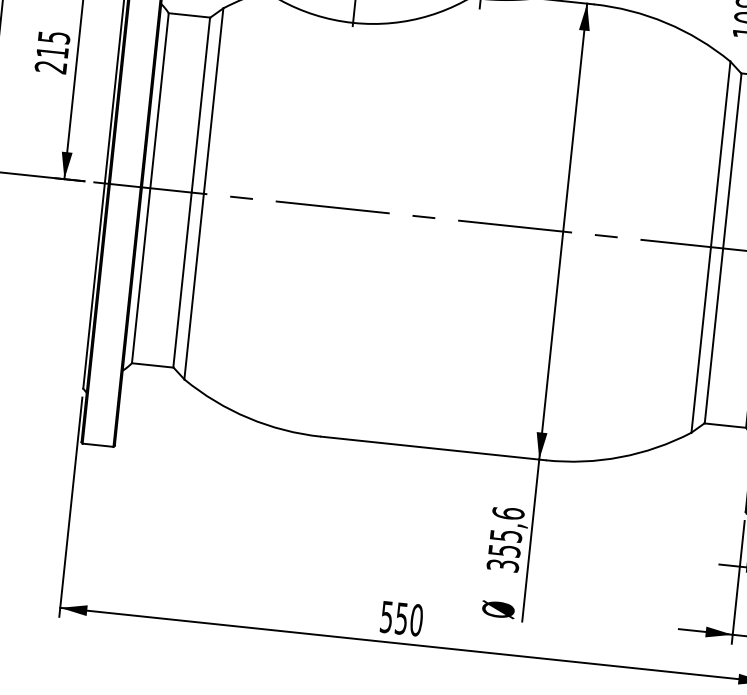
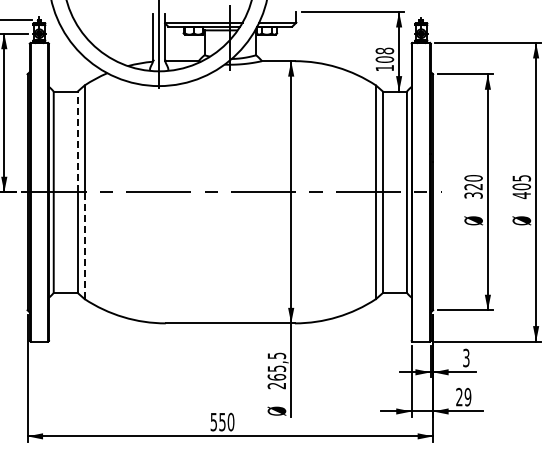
line: (200, 104) -> (77, 141), solid -> dashed
line: (194, 286) -> (84, 245), solid -> dashed
text: (505, 538) -> (276, 370), 355,6 -> 265,5

